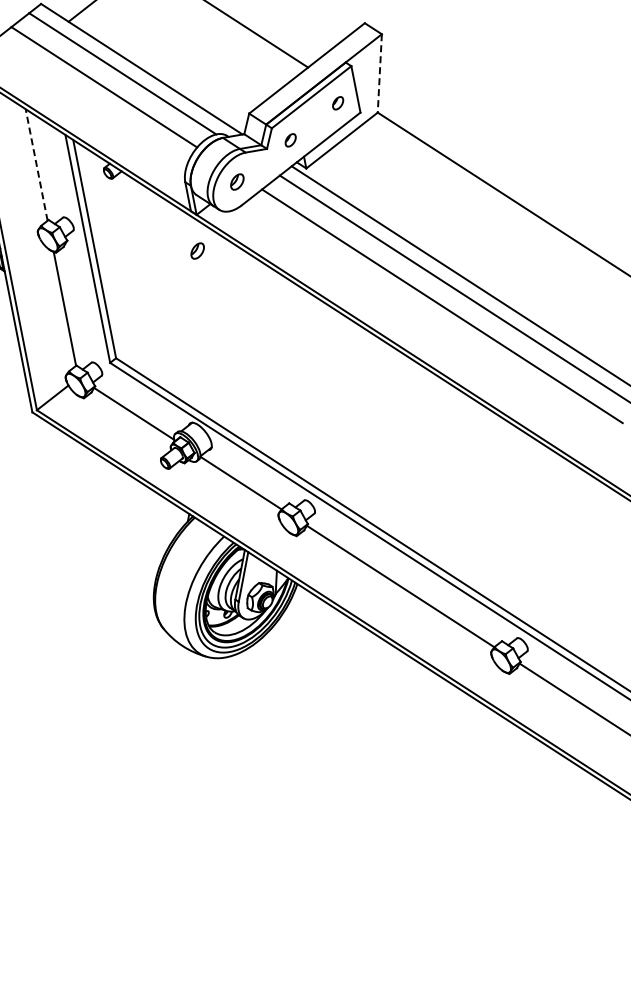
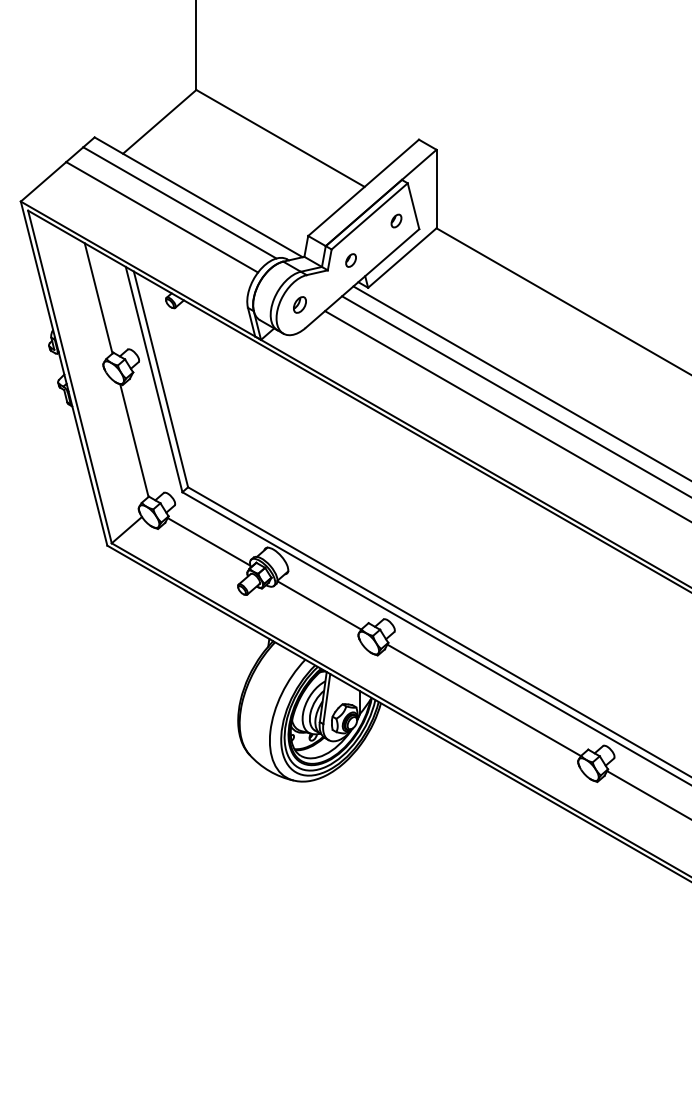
line: (379, 73) -> (436, 189), dashed -> solid
line: (36, 165) -> (98, 298), dashed -> solid
part: (197, 250) -> (263, 375), removed

